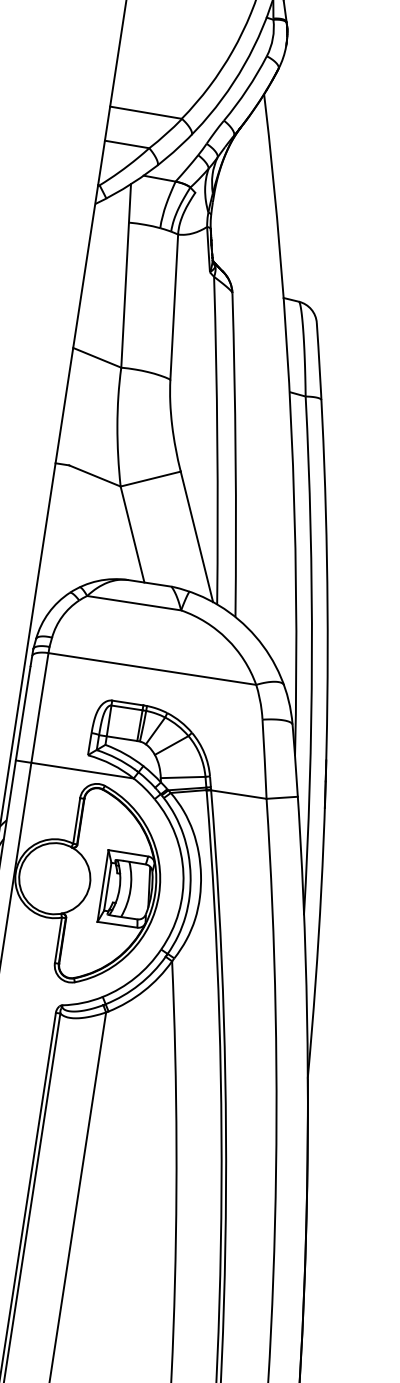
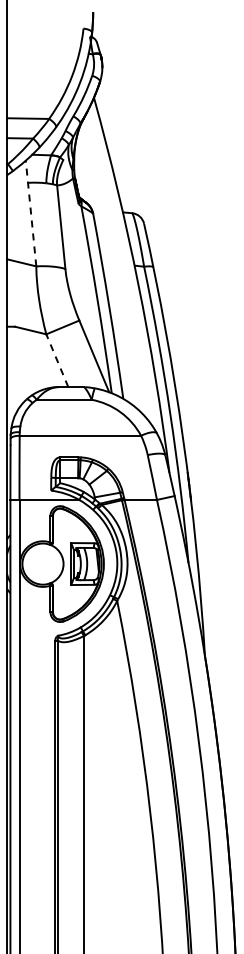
line: (126, 275) -> (31, 213), solid -> dashed
line: (132, 534) -> (57, 360), solid -> dashed

